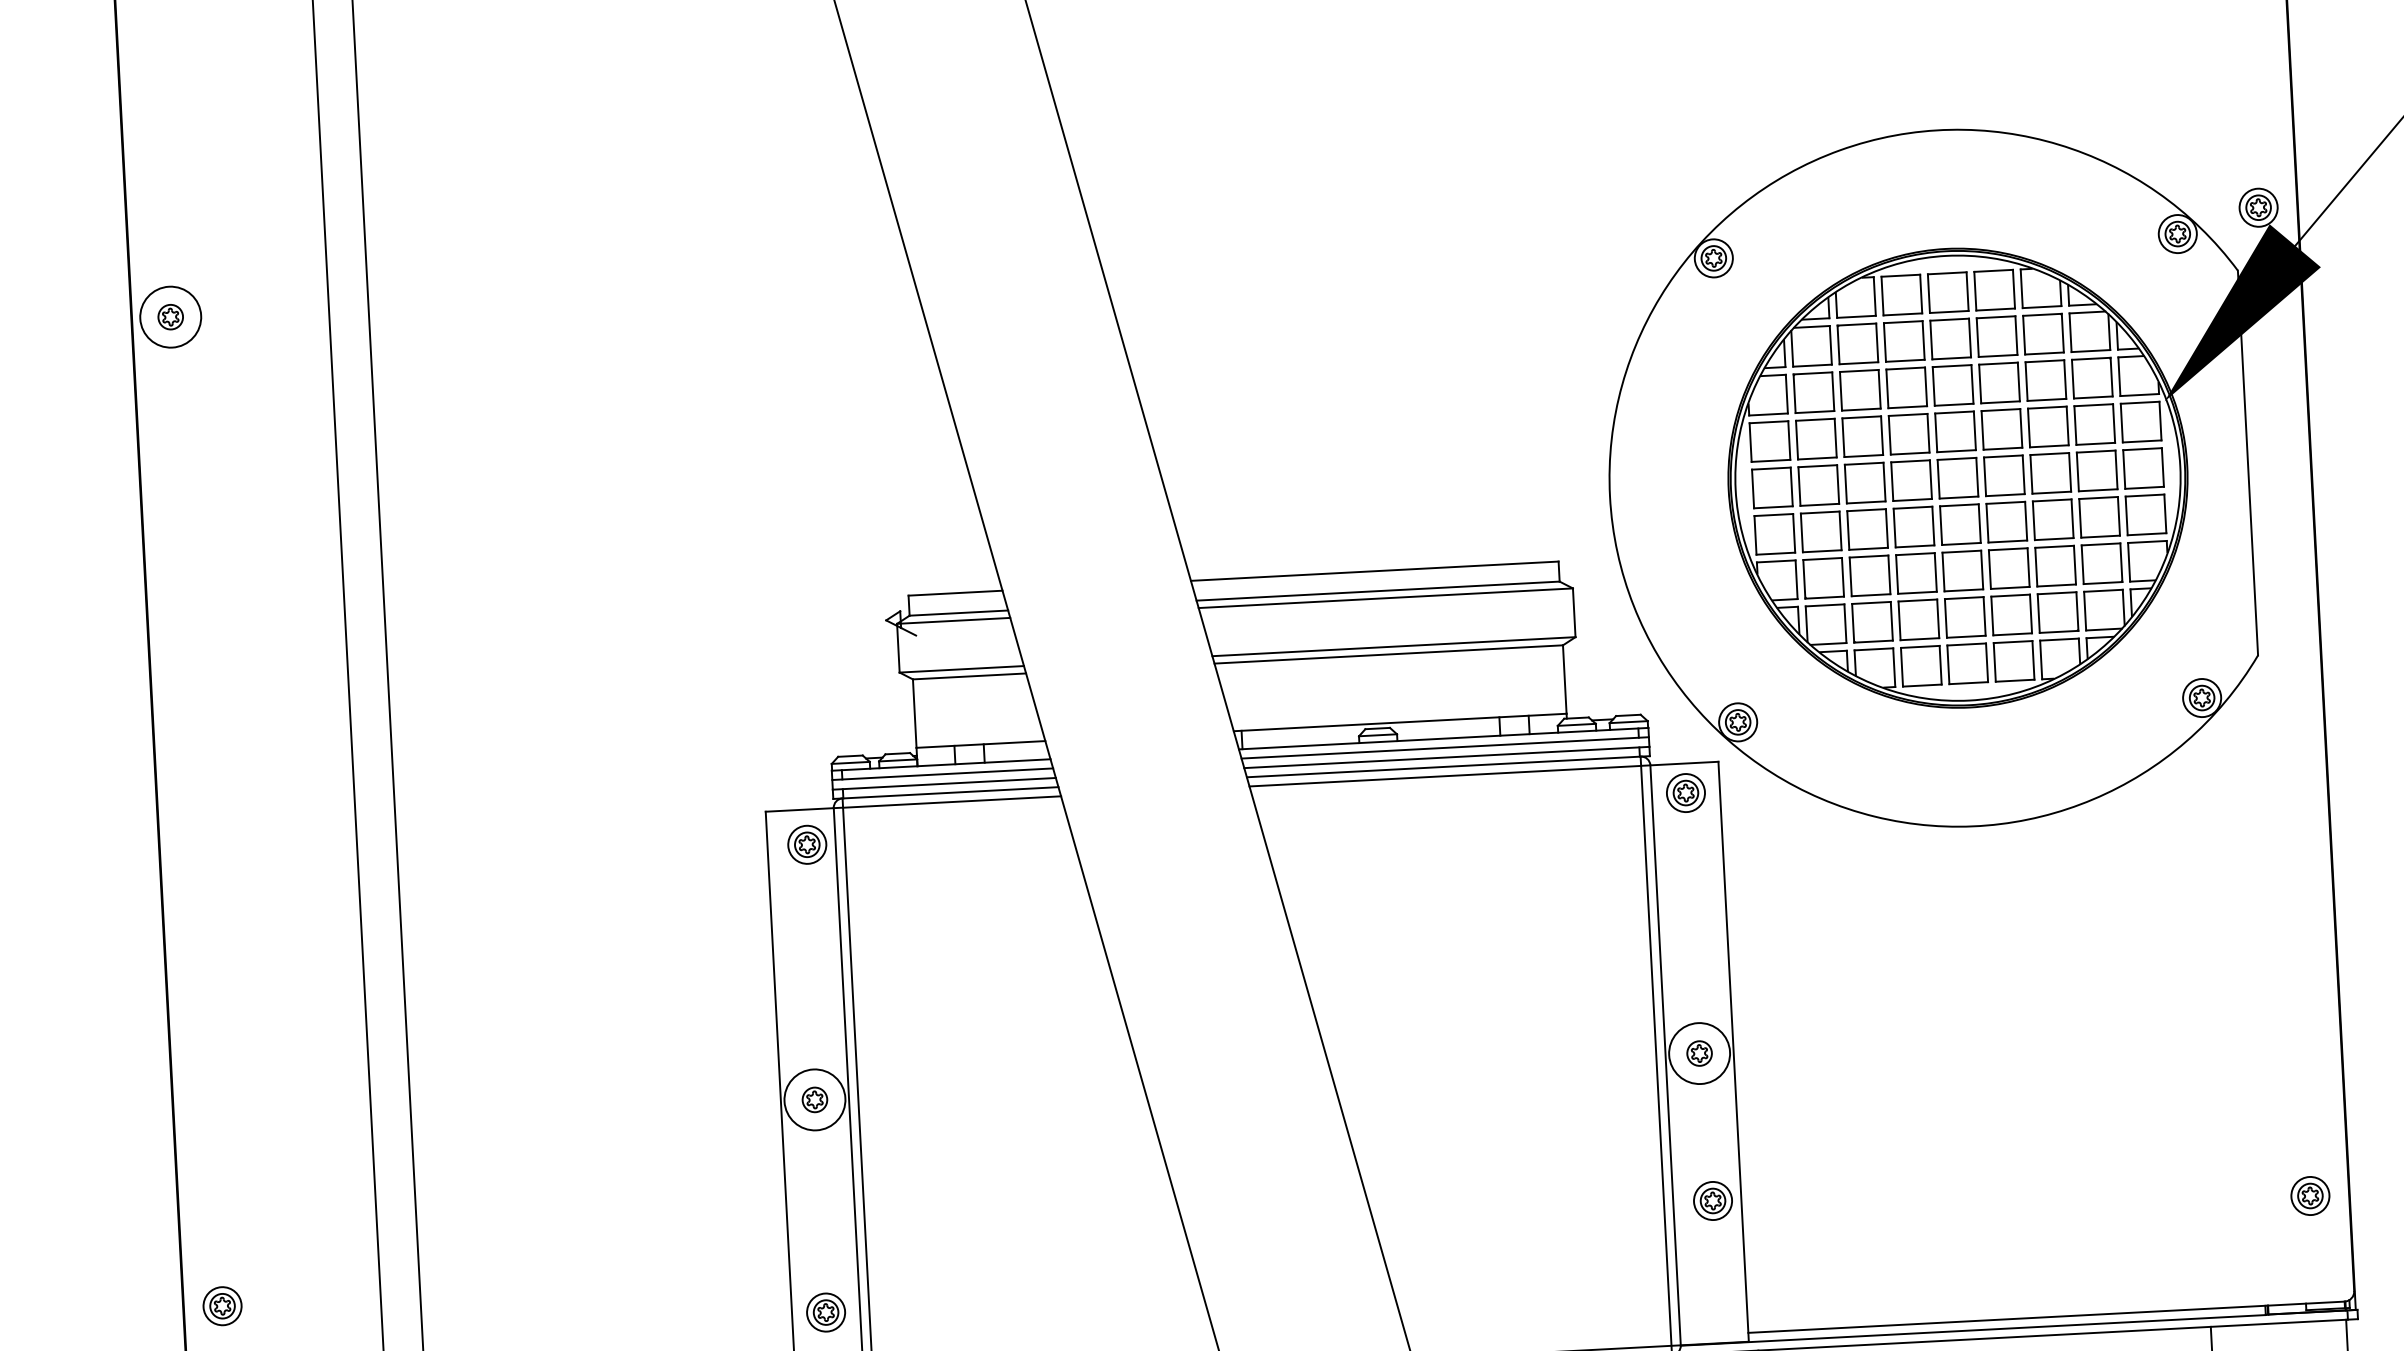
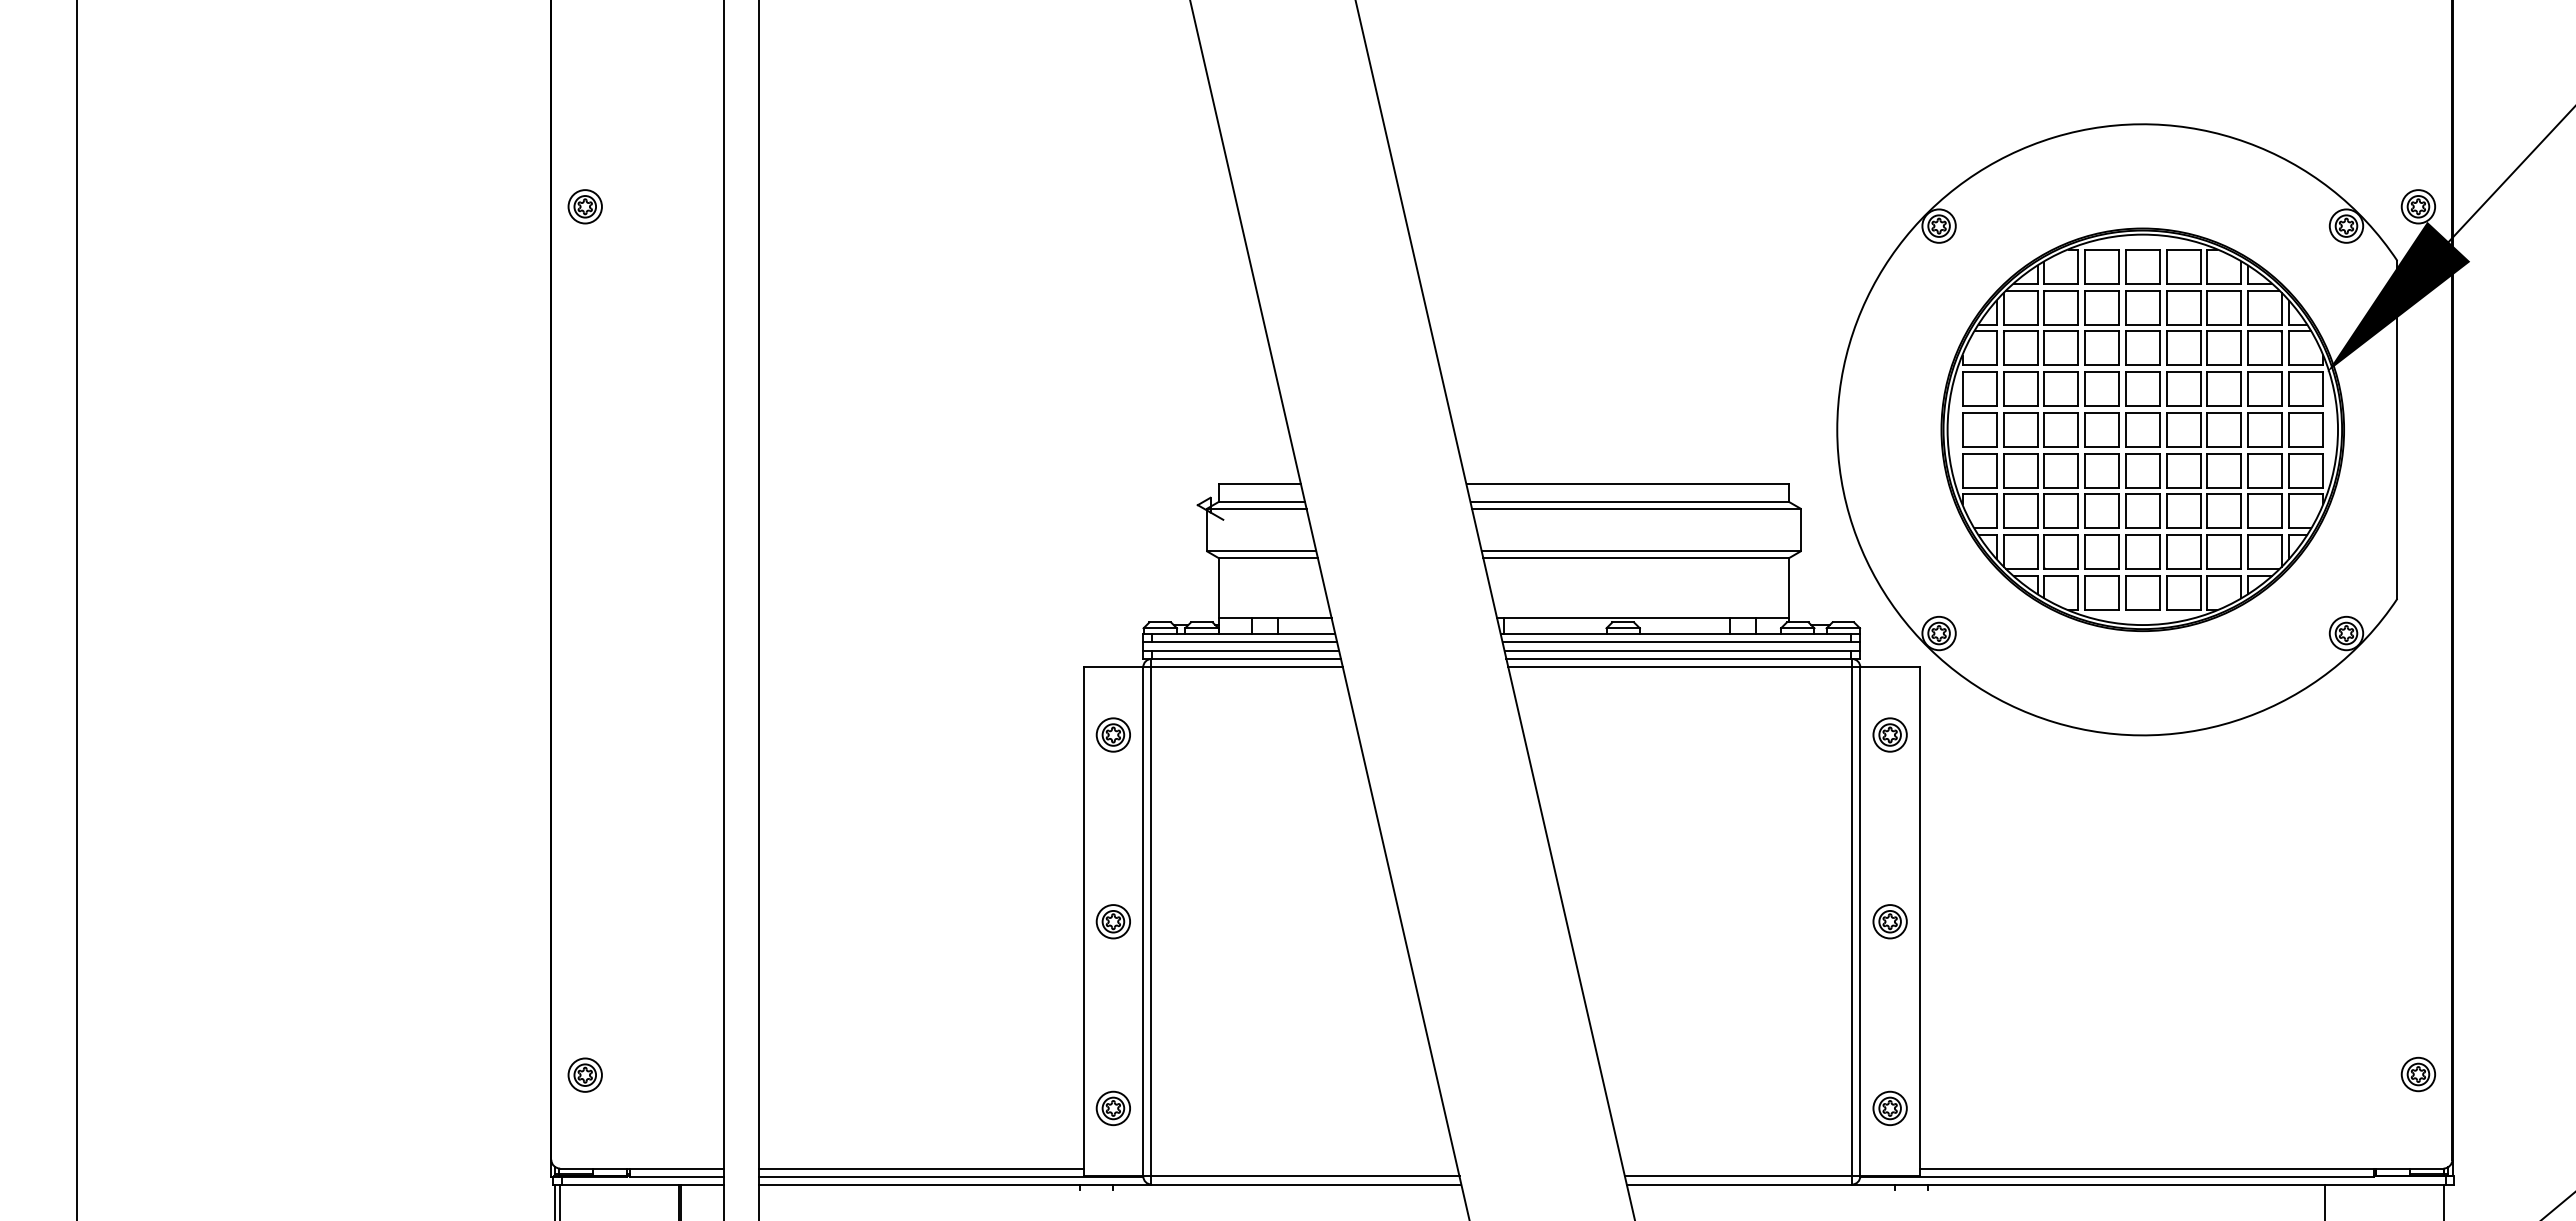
circle: (169, 316) -> (584, 206), size x0.62
part: (1685, 792) -> (1889, 734), moved
part: (806, 844) -> (1112, 734), moved
circle: (1698, 1053) -> (1889, 921), size x0.62
circle: (815, 1099) -> (1113, 921), size x0.62
part: (1712, 1199) -> (1889, 1107), moved

